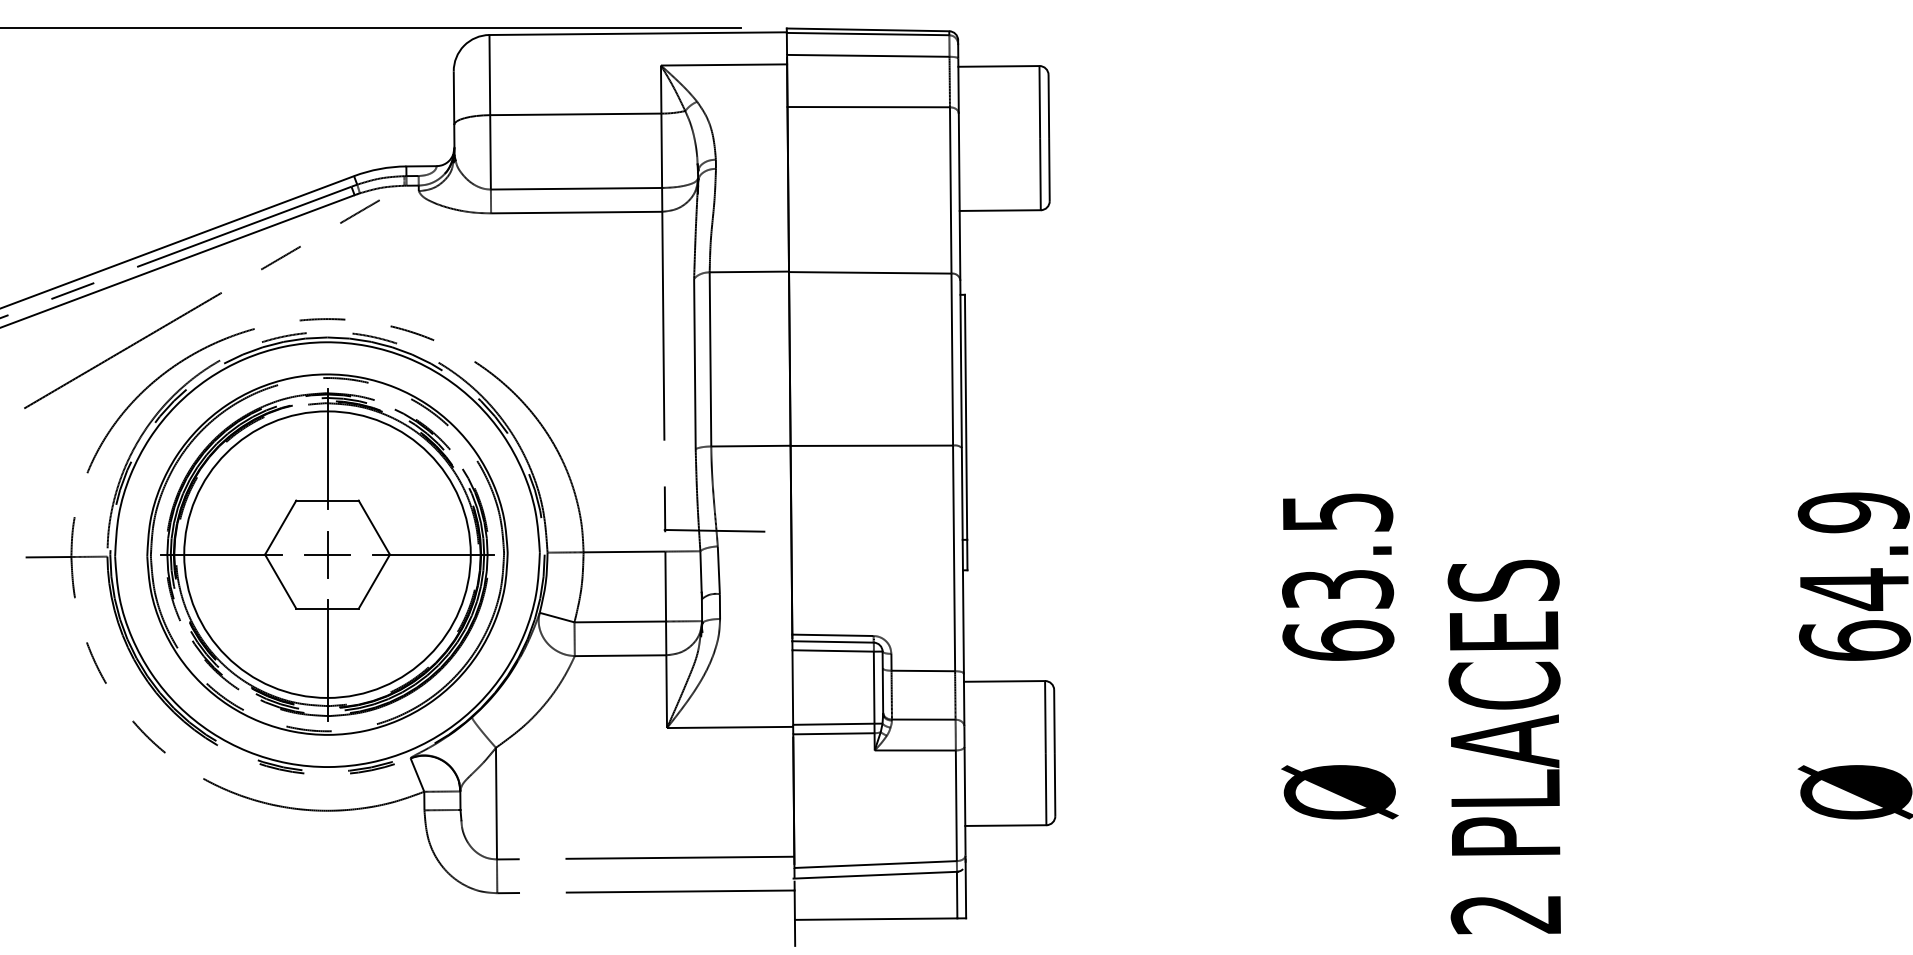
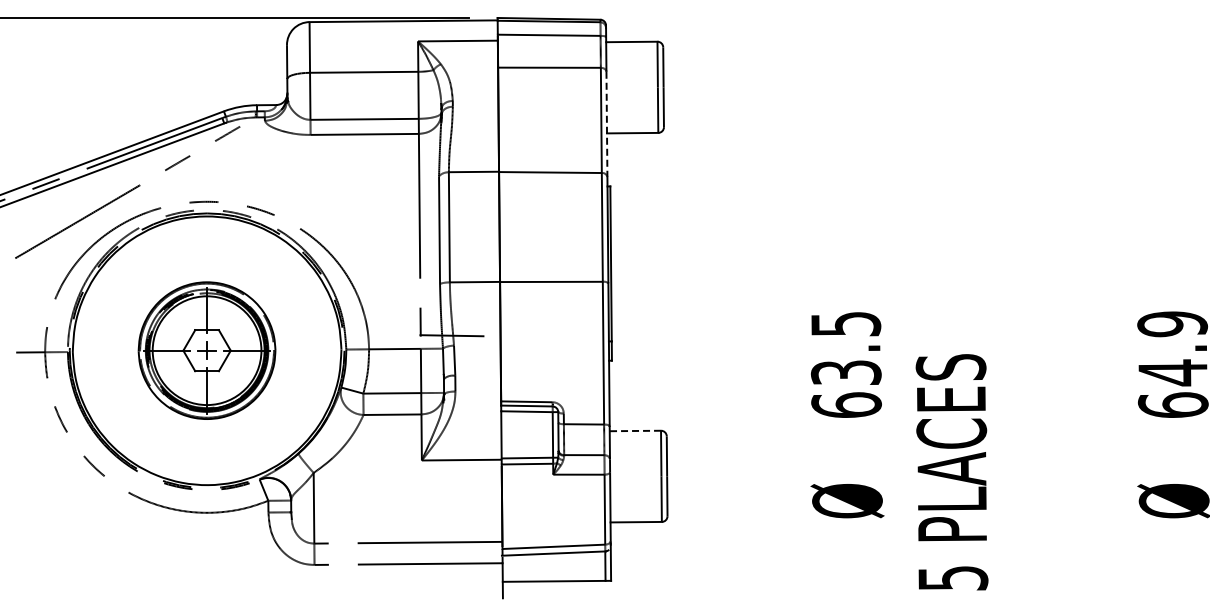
line: (958, 196) -> (606, 124), solid -> dashed
part: (326, 554) -> (206, 350), size x0.6
line: (1004, 680) -> (635, 430), solid -> dashed
text: (1505, 914) -> (952, 578), 2 -> 5

